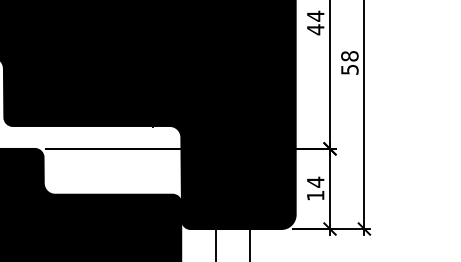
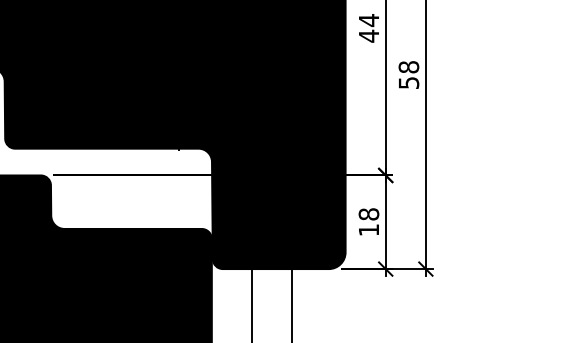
text: (315, 181) -> (368, 213), 14 -> 18

